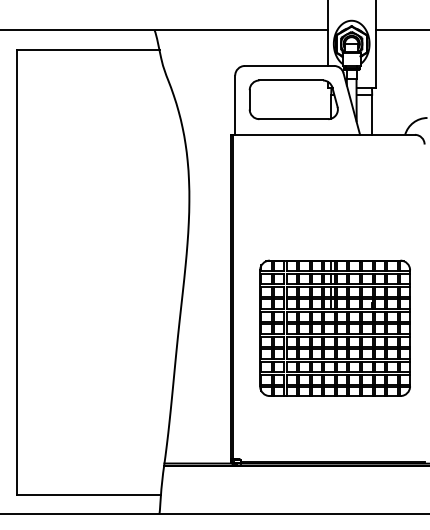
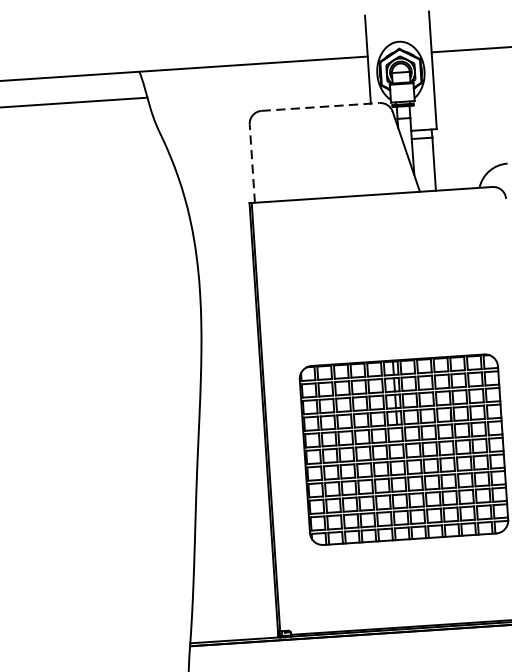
line: (289, 65) -> (320, 106), solid -> dashed
part: (293, 99) -> (328, 150), removed
line: (235, 105) -> (252, 163), solid -> dashed

